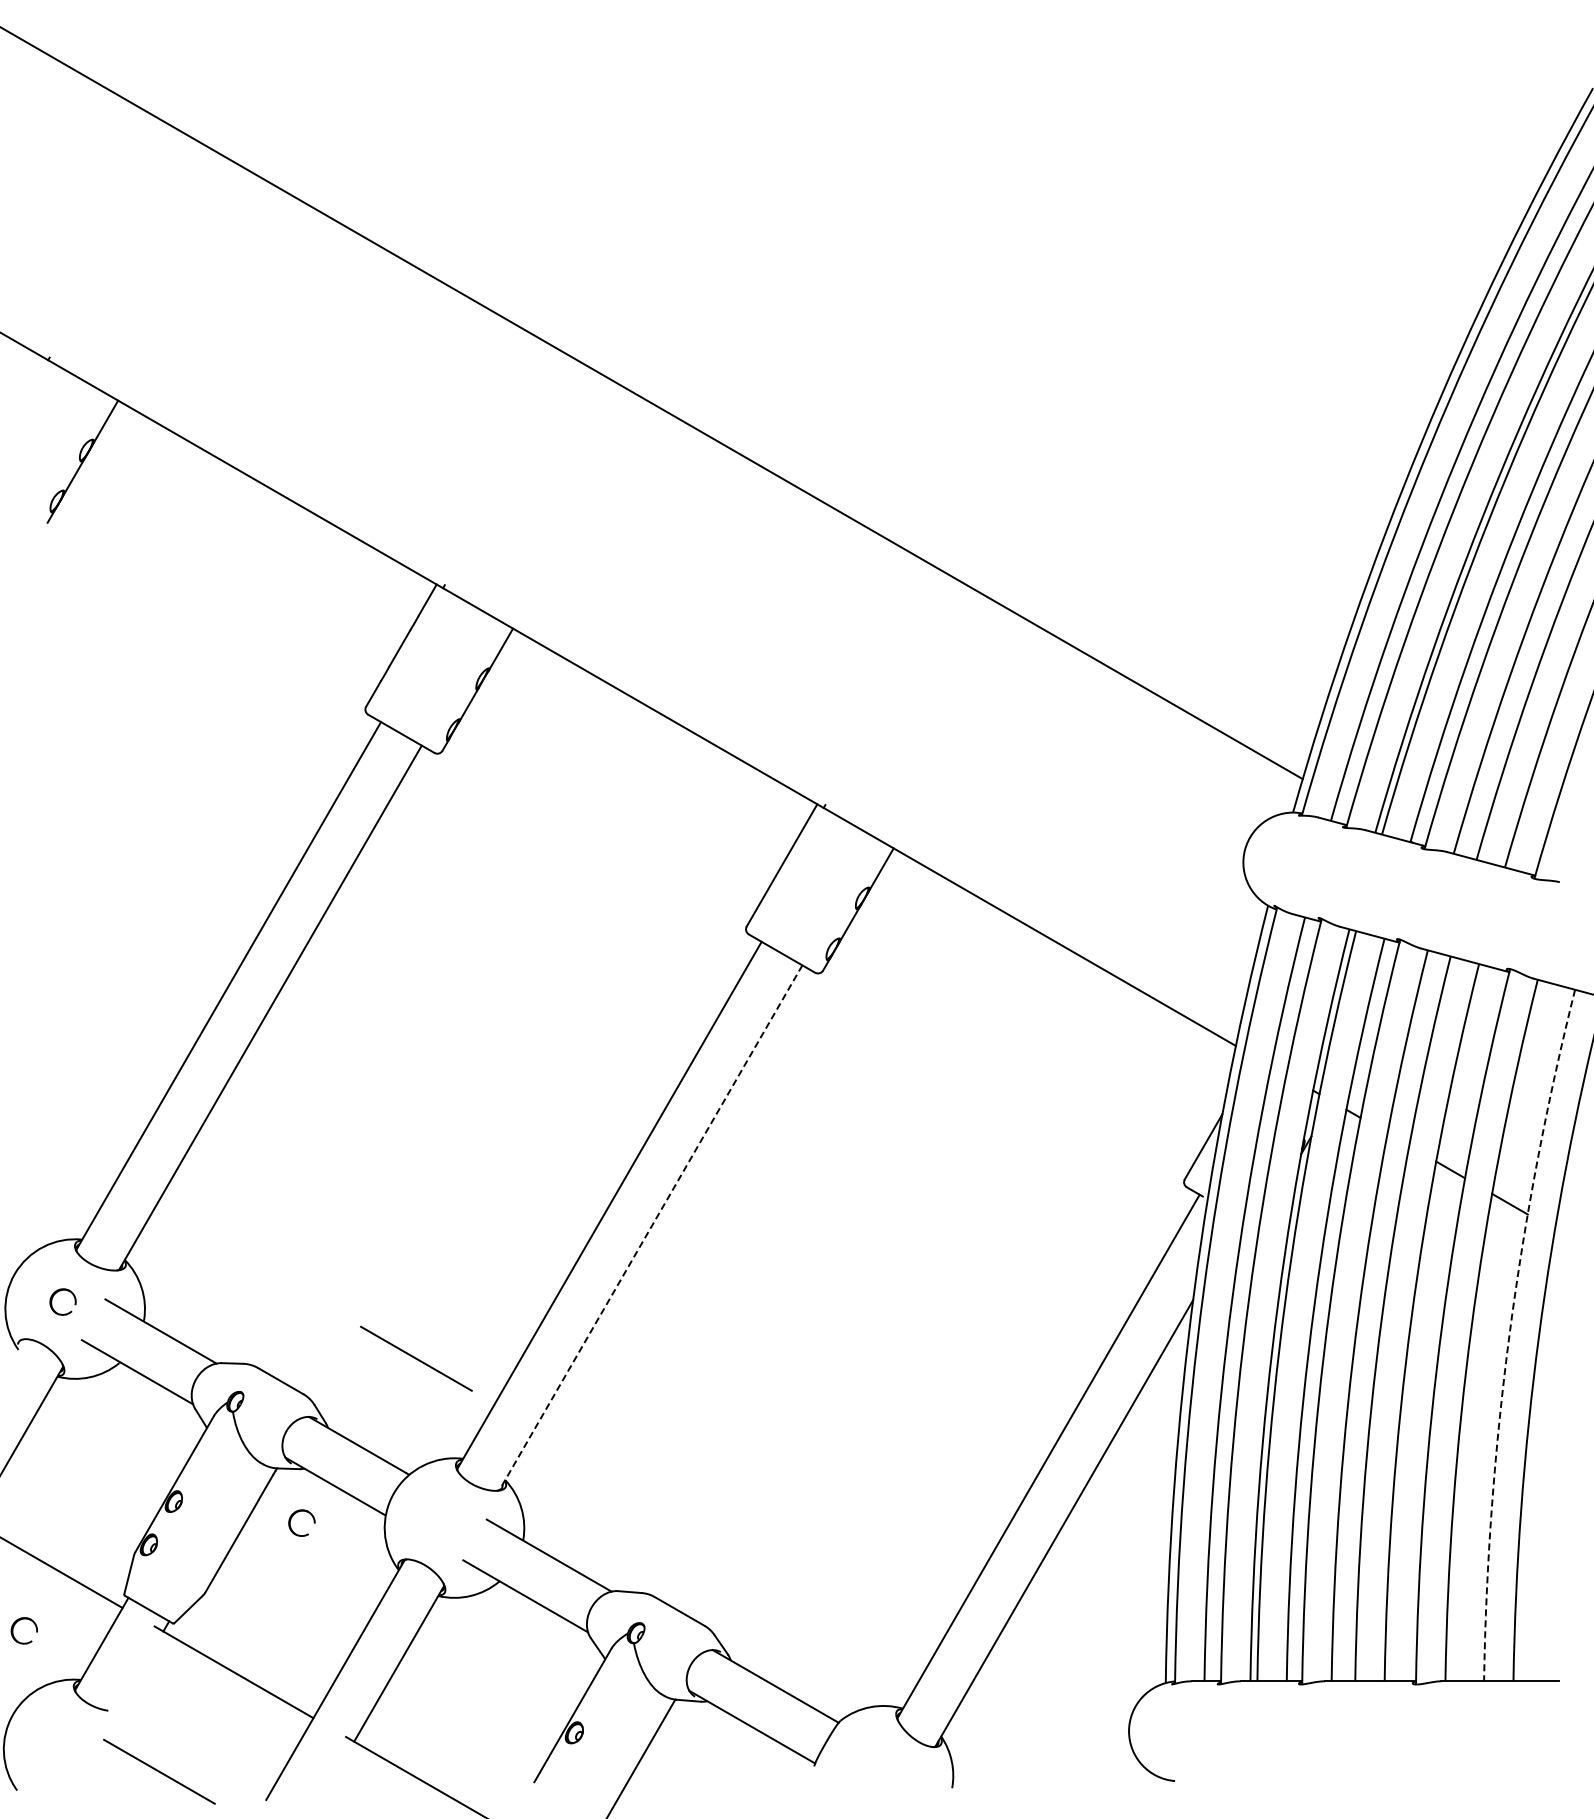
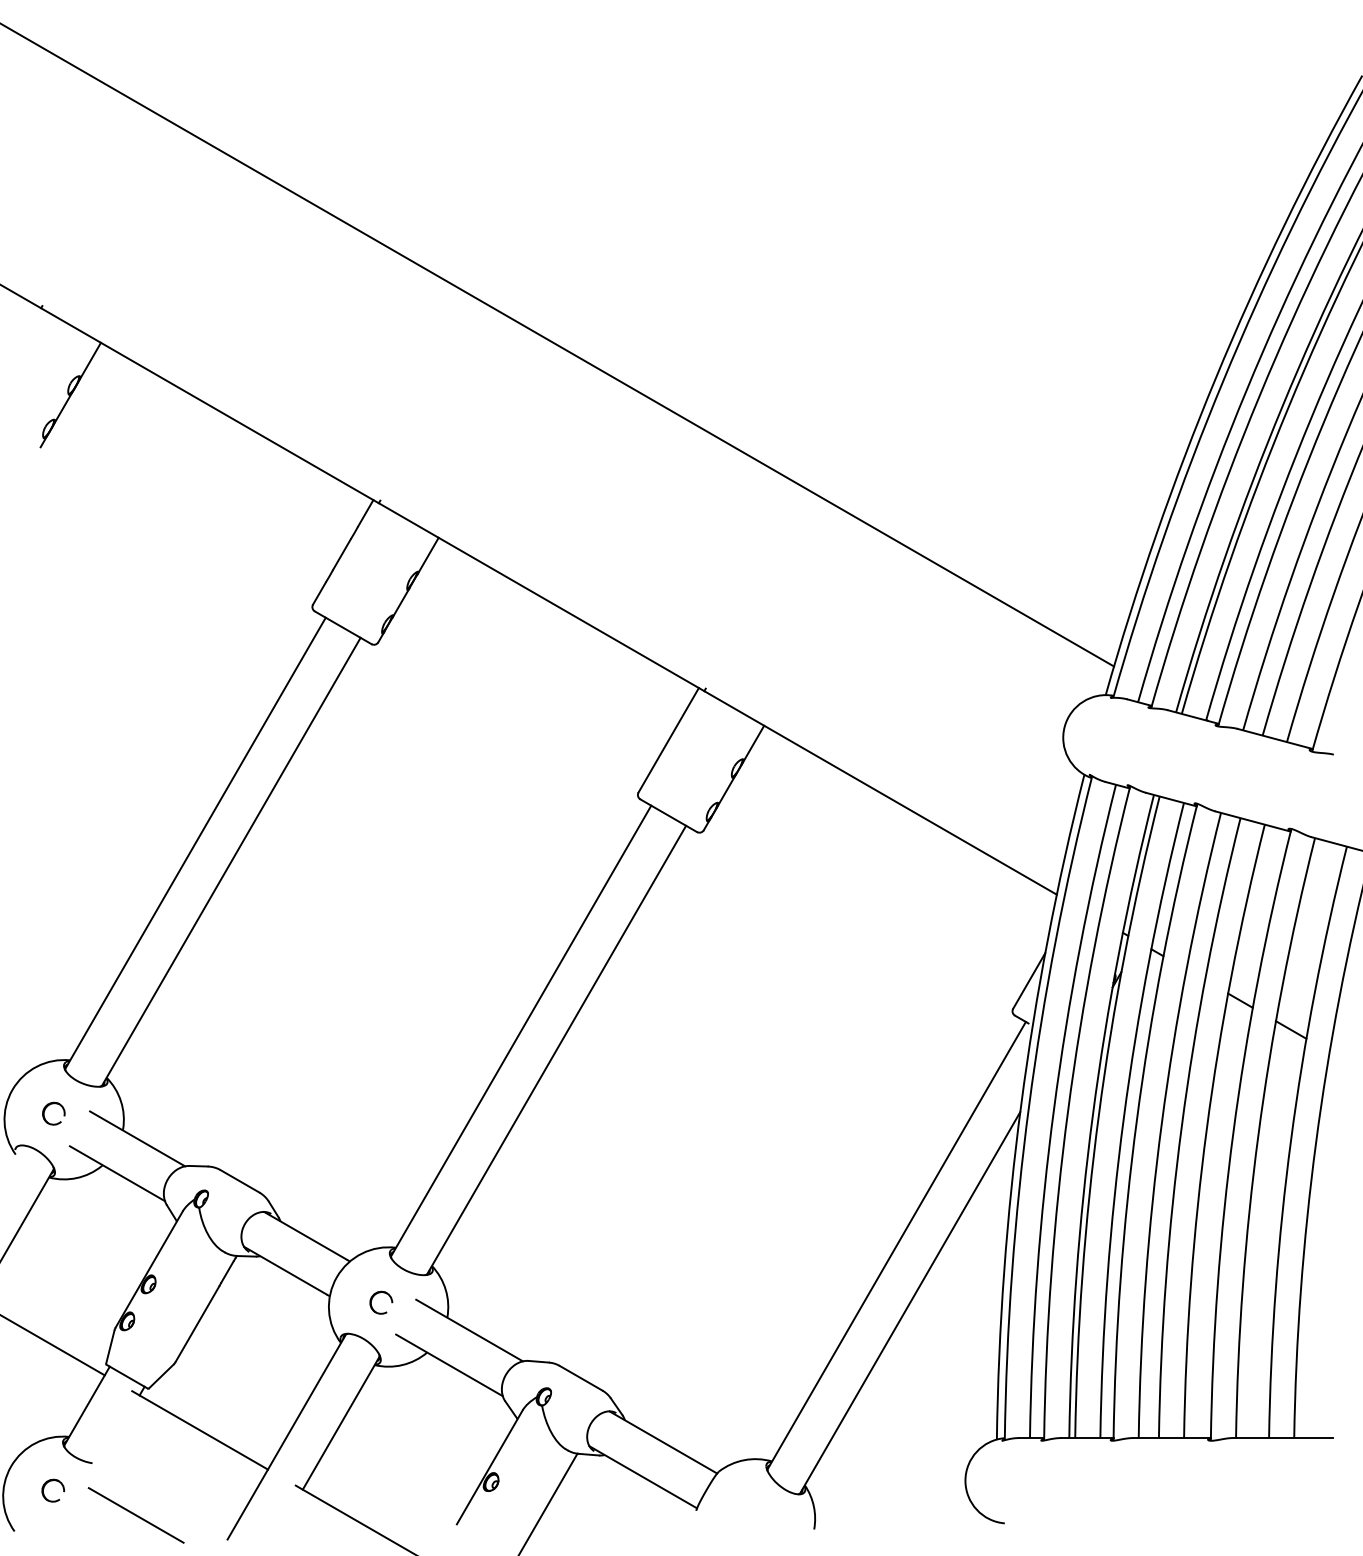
line: (650, 1227) -> (556, 1049), dashed -> solid
arc: (1509, 1332) -> (1290, 1139), dashed -> solid
line: (416, 1358) -> (356, 1161), removed
part: (293, 1516) -> (374, 1297), moved
part: (14, 1626) -> (44, 1486), moved

